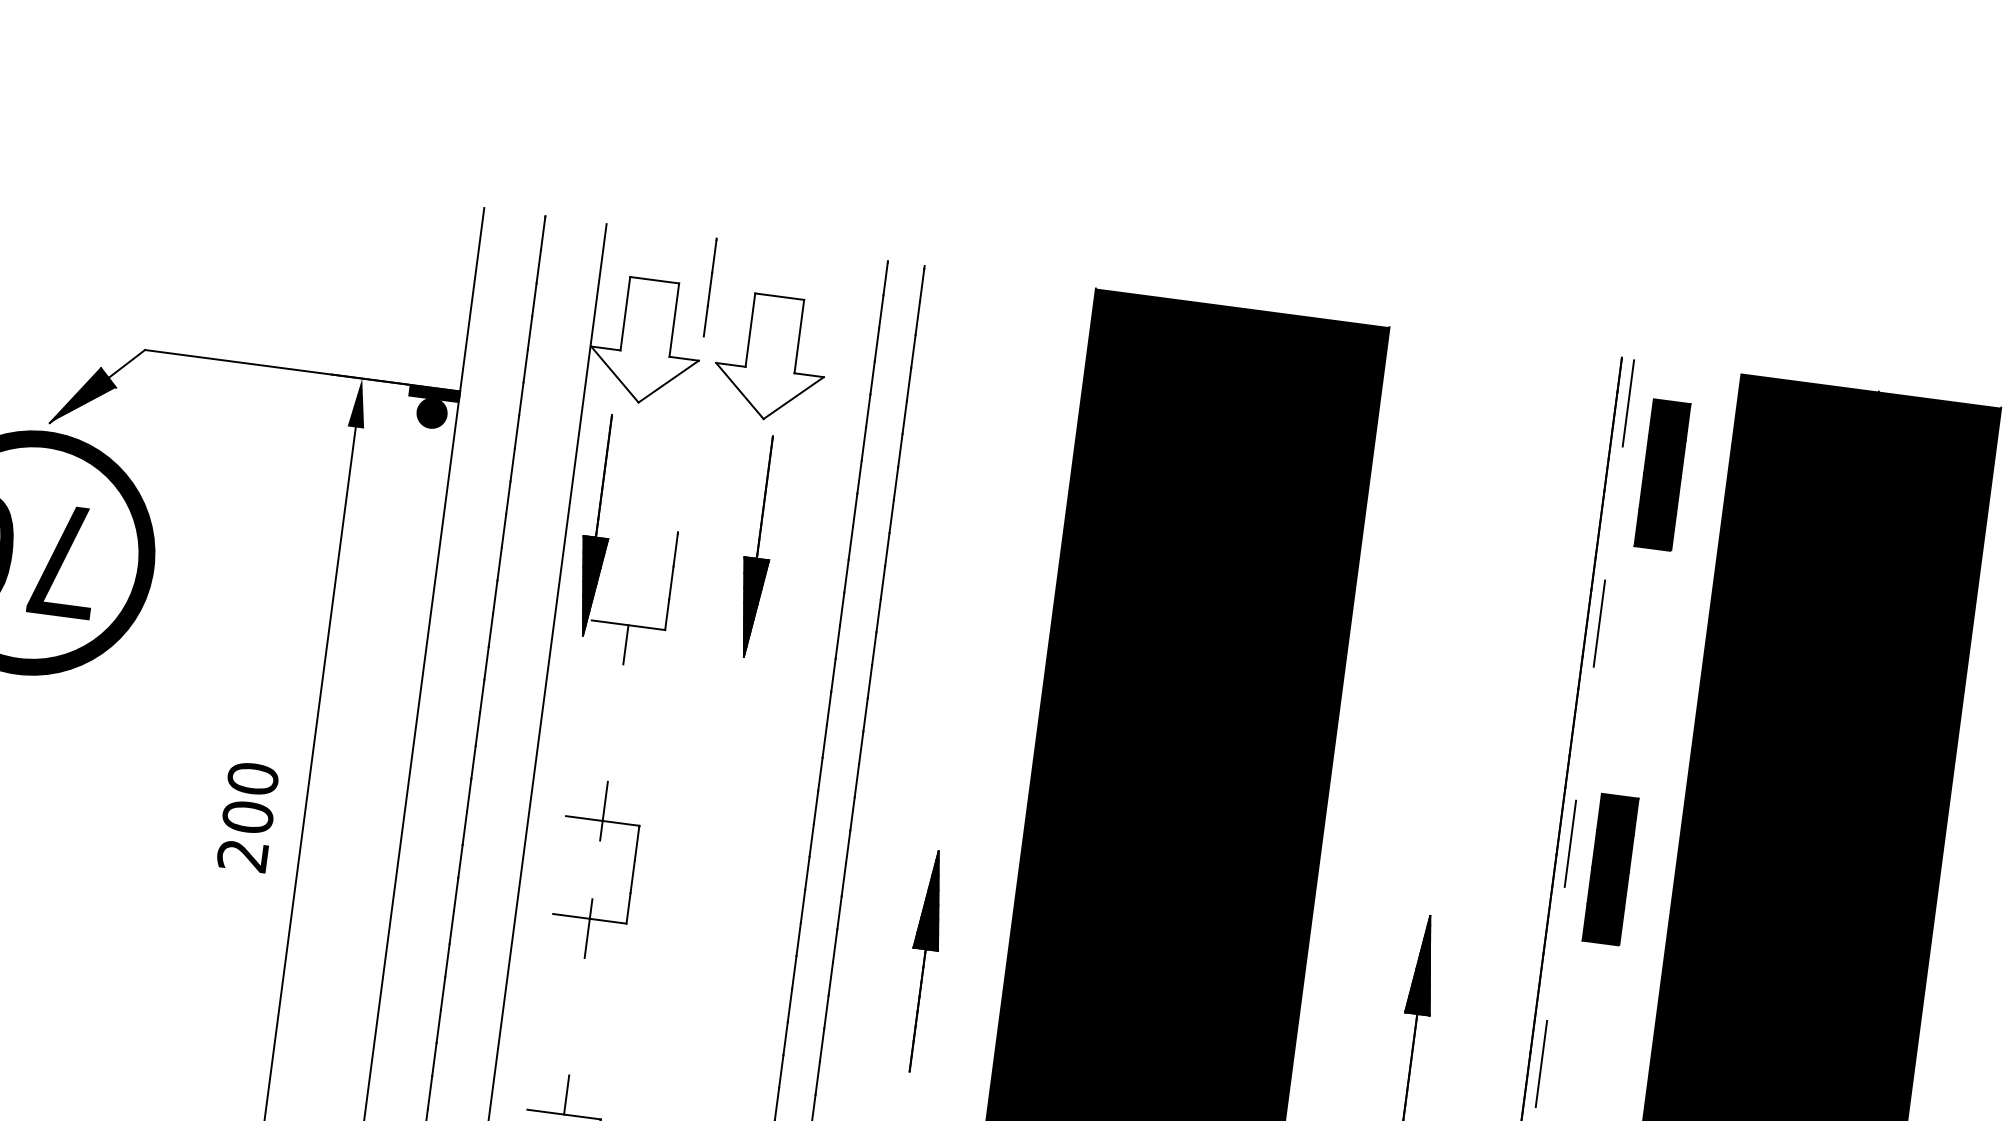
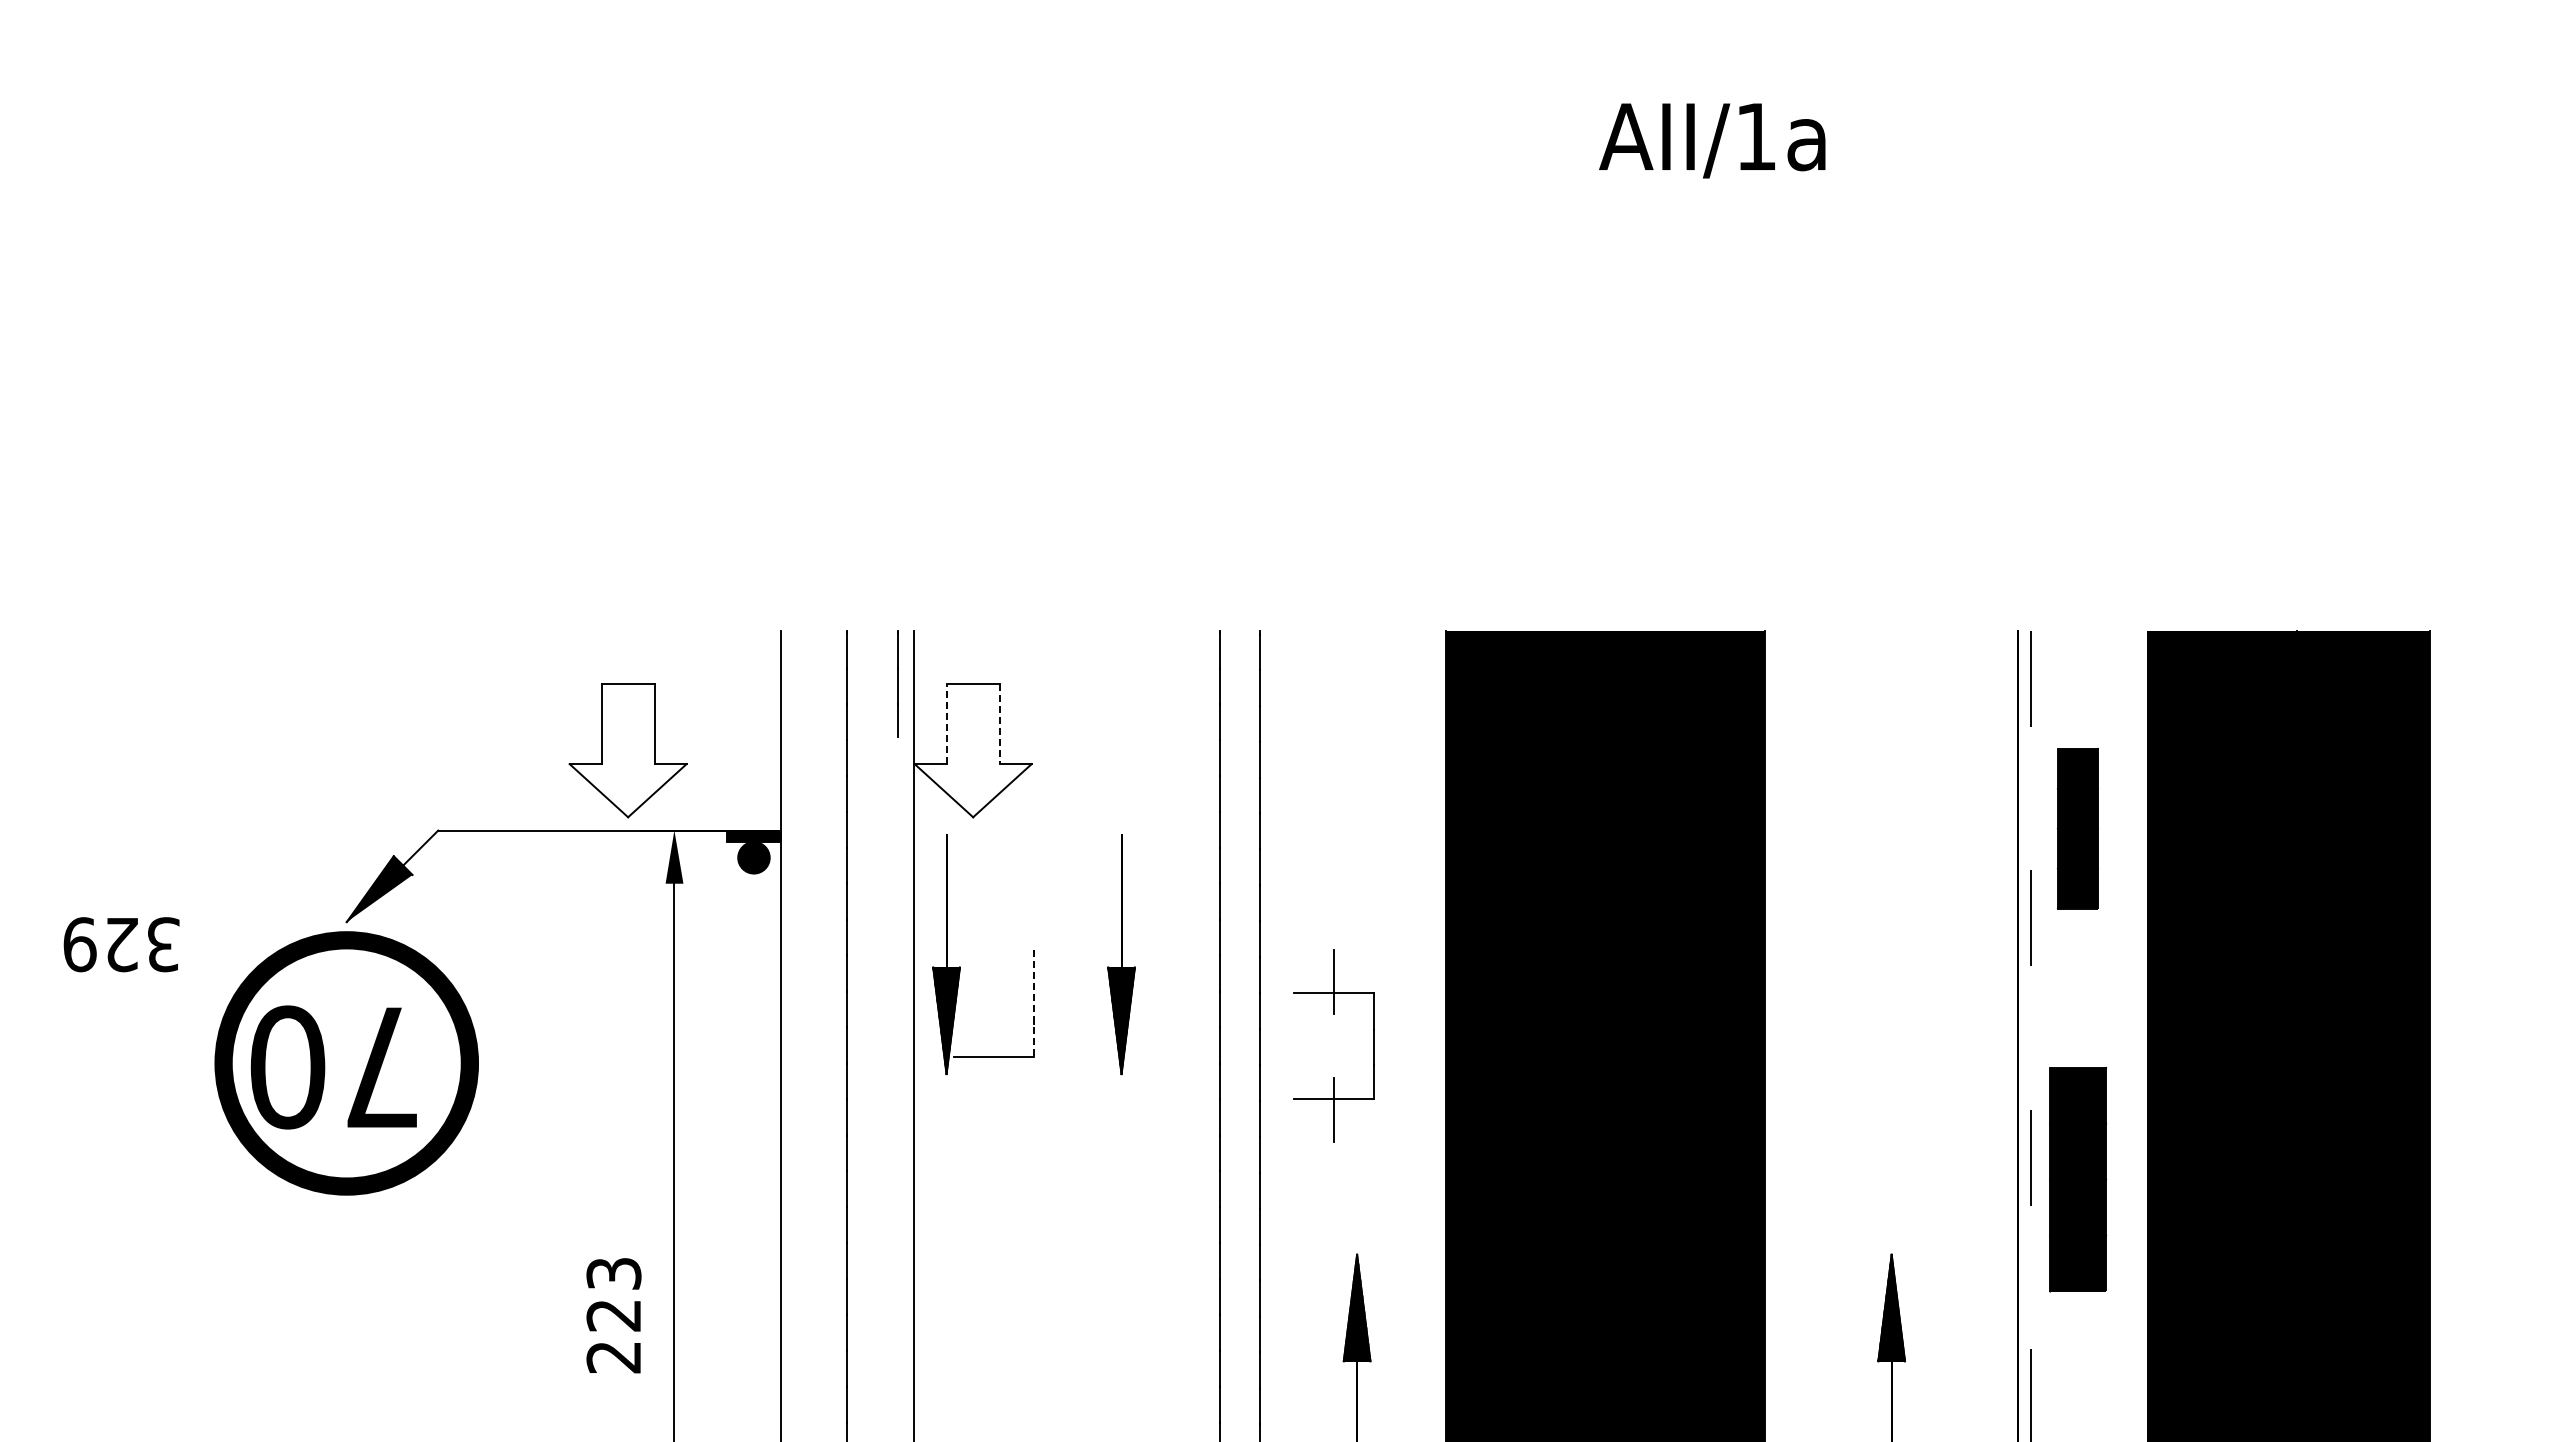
line: (710, 286) -> (897, 683), moved
line: (625, 314) -> (946, 724), solid -> dashed
line: (674, 320) -> (999, 724), solid -> dashed
part: (771, 357) -> (627, 750), moved
part: (1662, 474) -> (2077, 828), moved
line: (671, 582) -> (1033, 1004), solid -> dashed
line: (625, 644) -> (993, 1077), removed
text: (250, 797) -> (613, 1294), 200 -> 223
part: (599, 841) -> (1333, 1014), moved
part: (1610, 869) -> (2077, 1179), size x1.4

